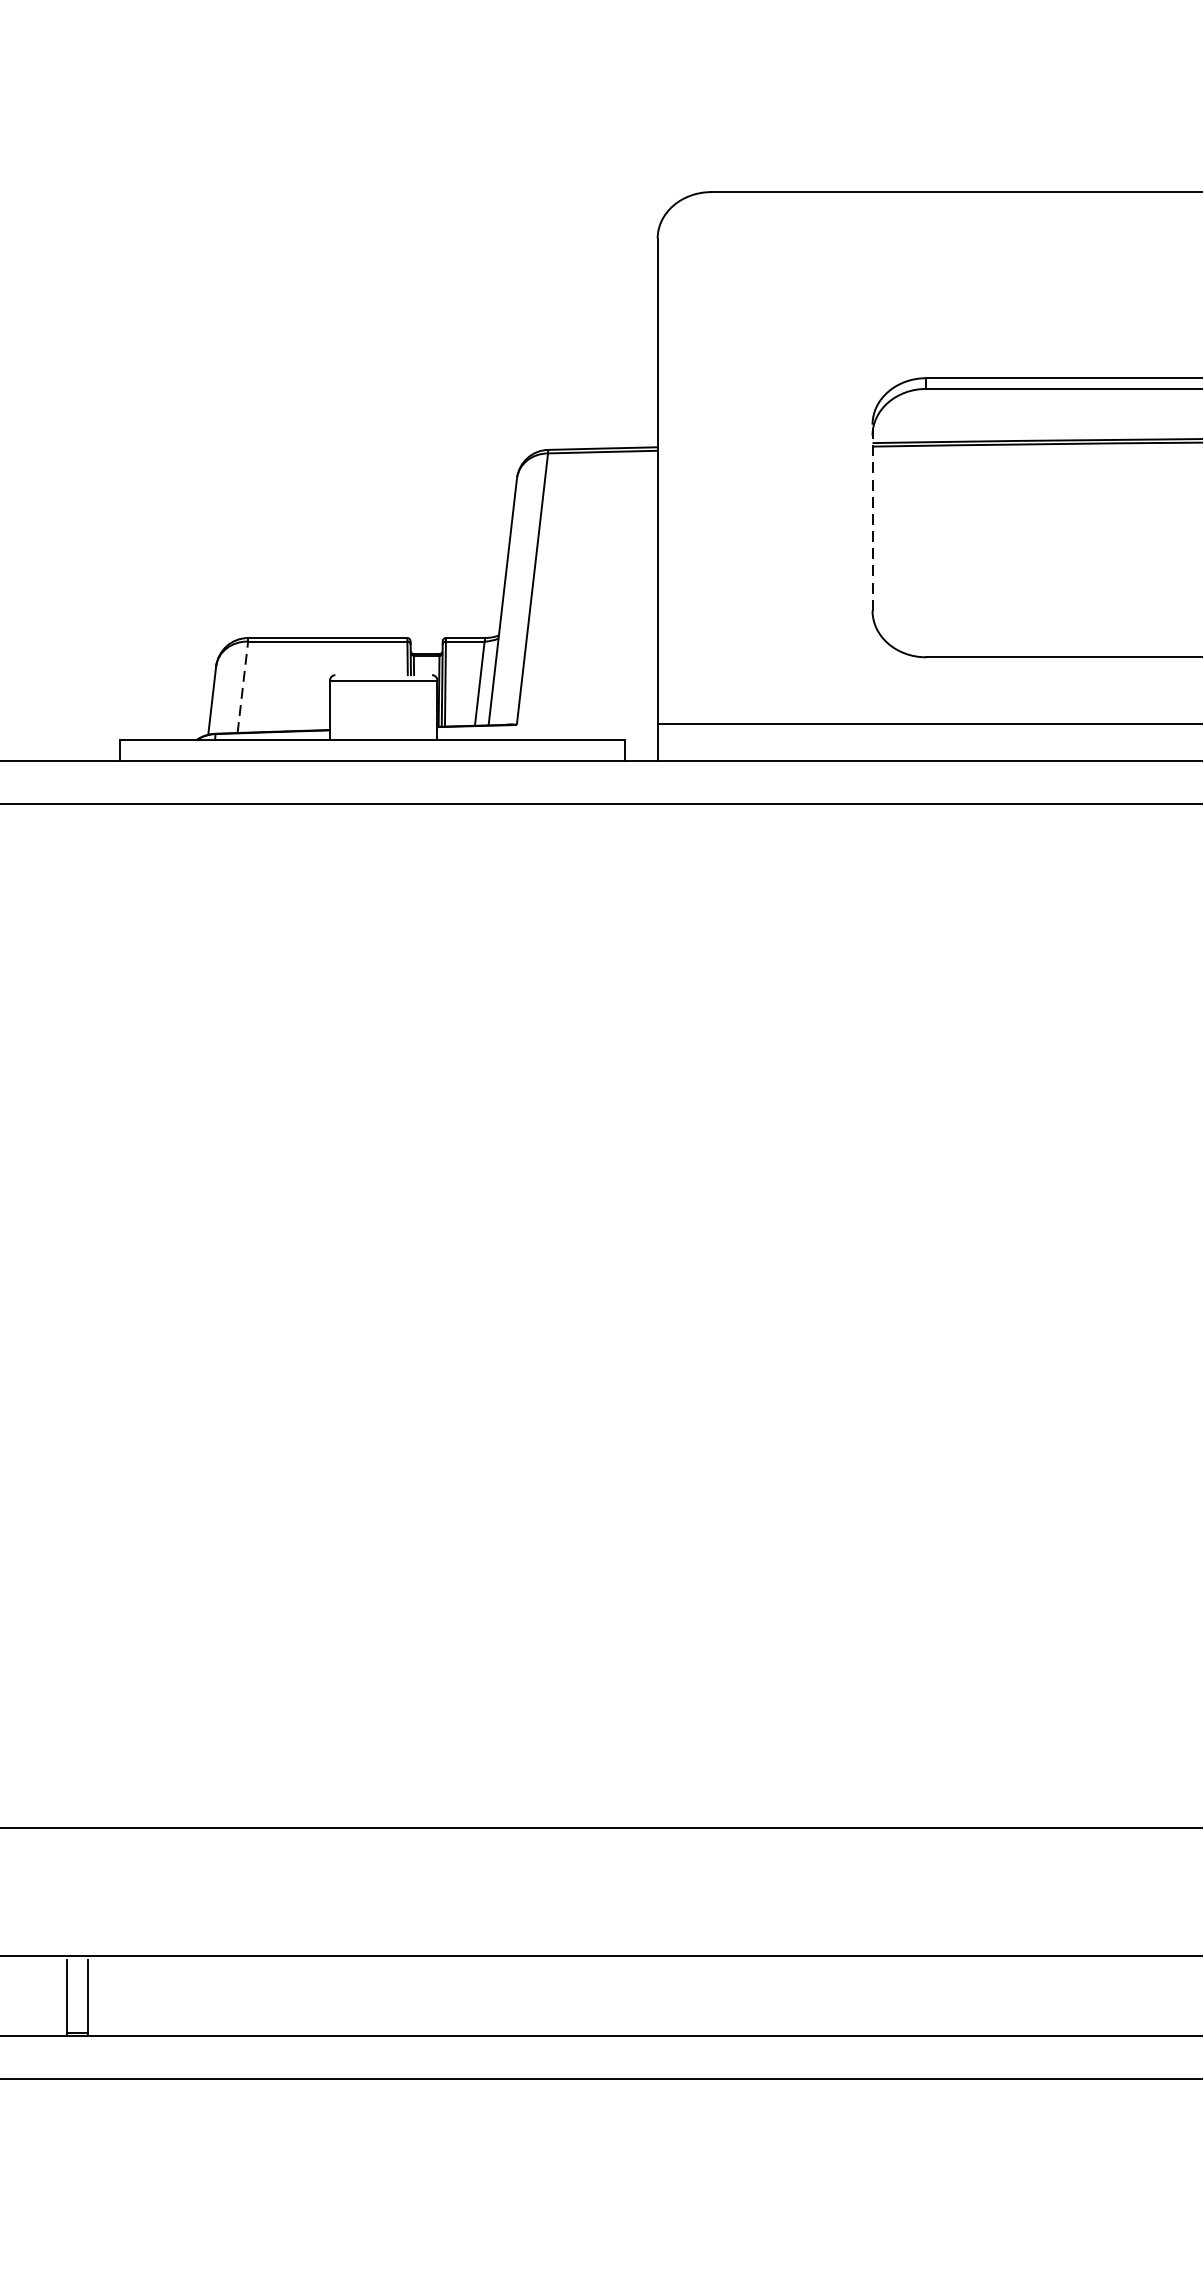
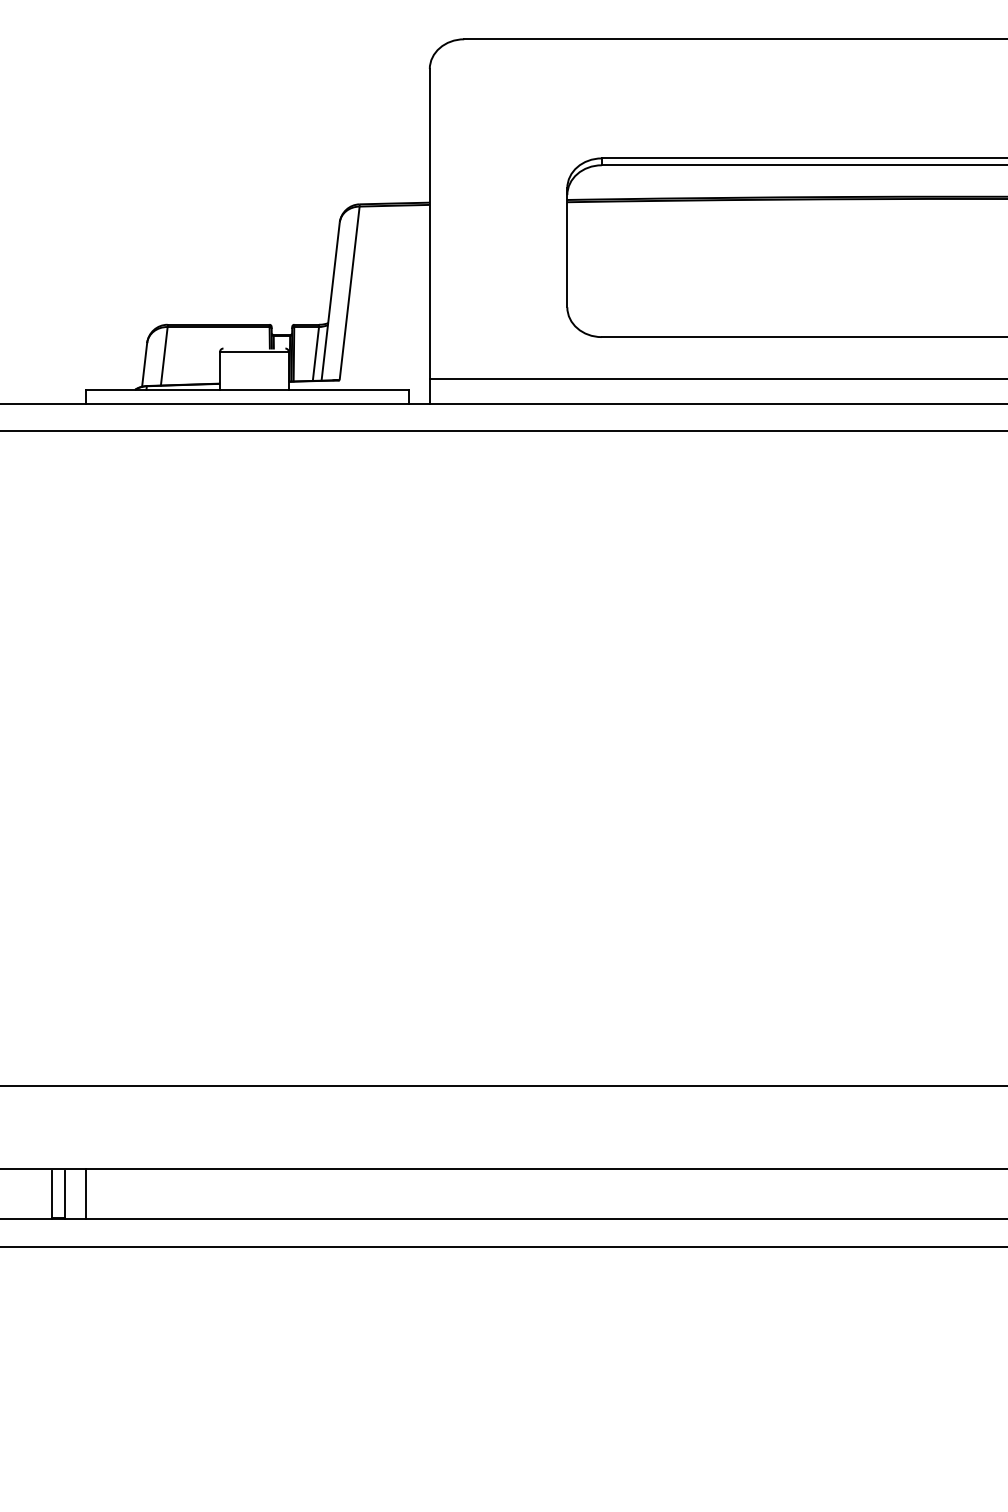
line: (872, 517) -> (567, 247), dashed -> solid
line: (243, 686) -> (164, 355), dashed -> solid
line: (119, 1995) -> (85, 1193), added

